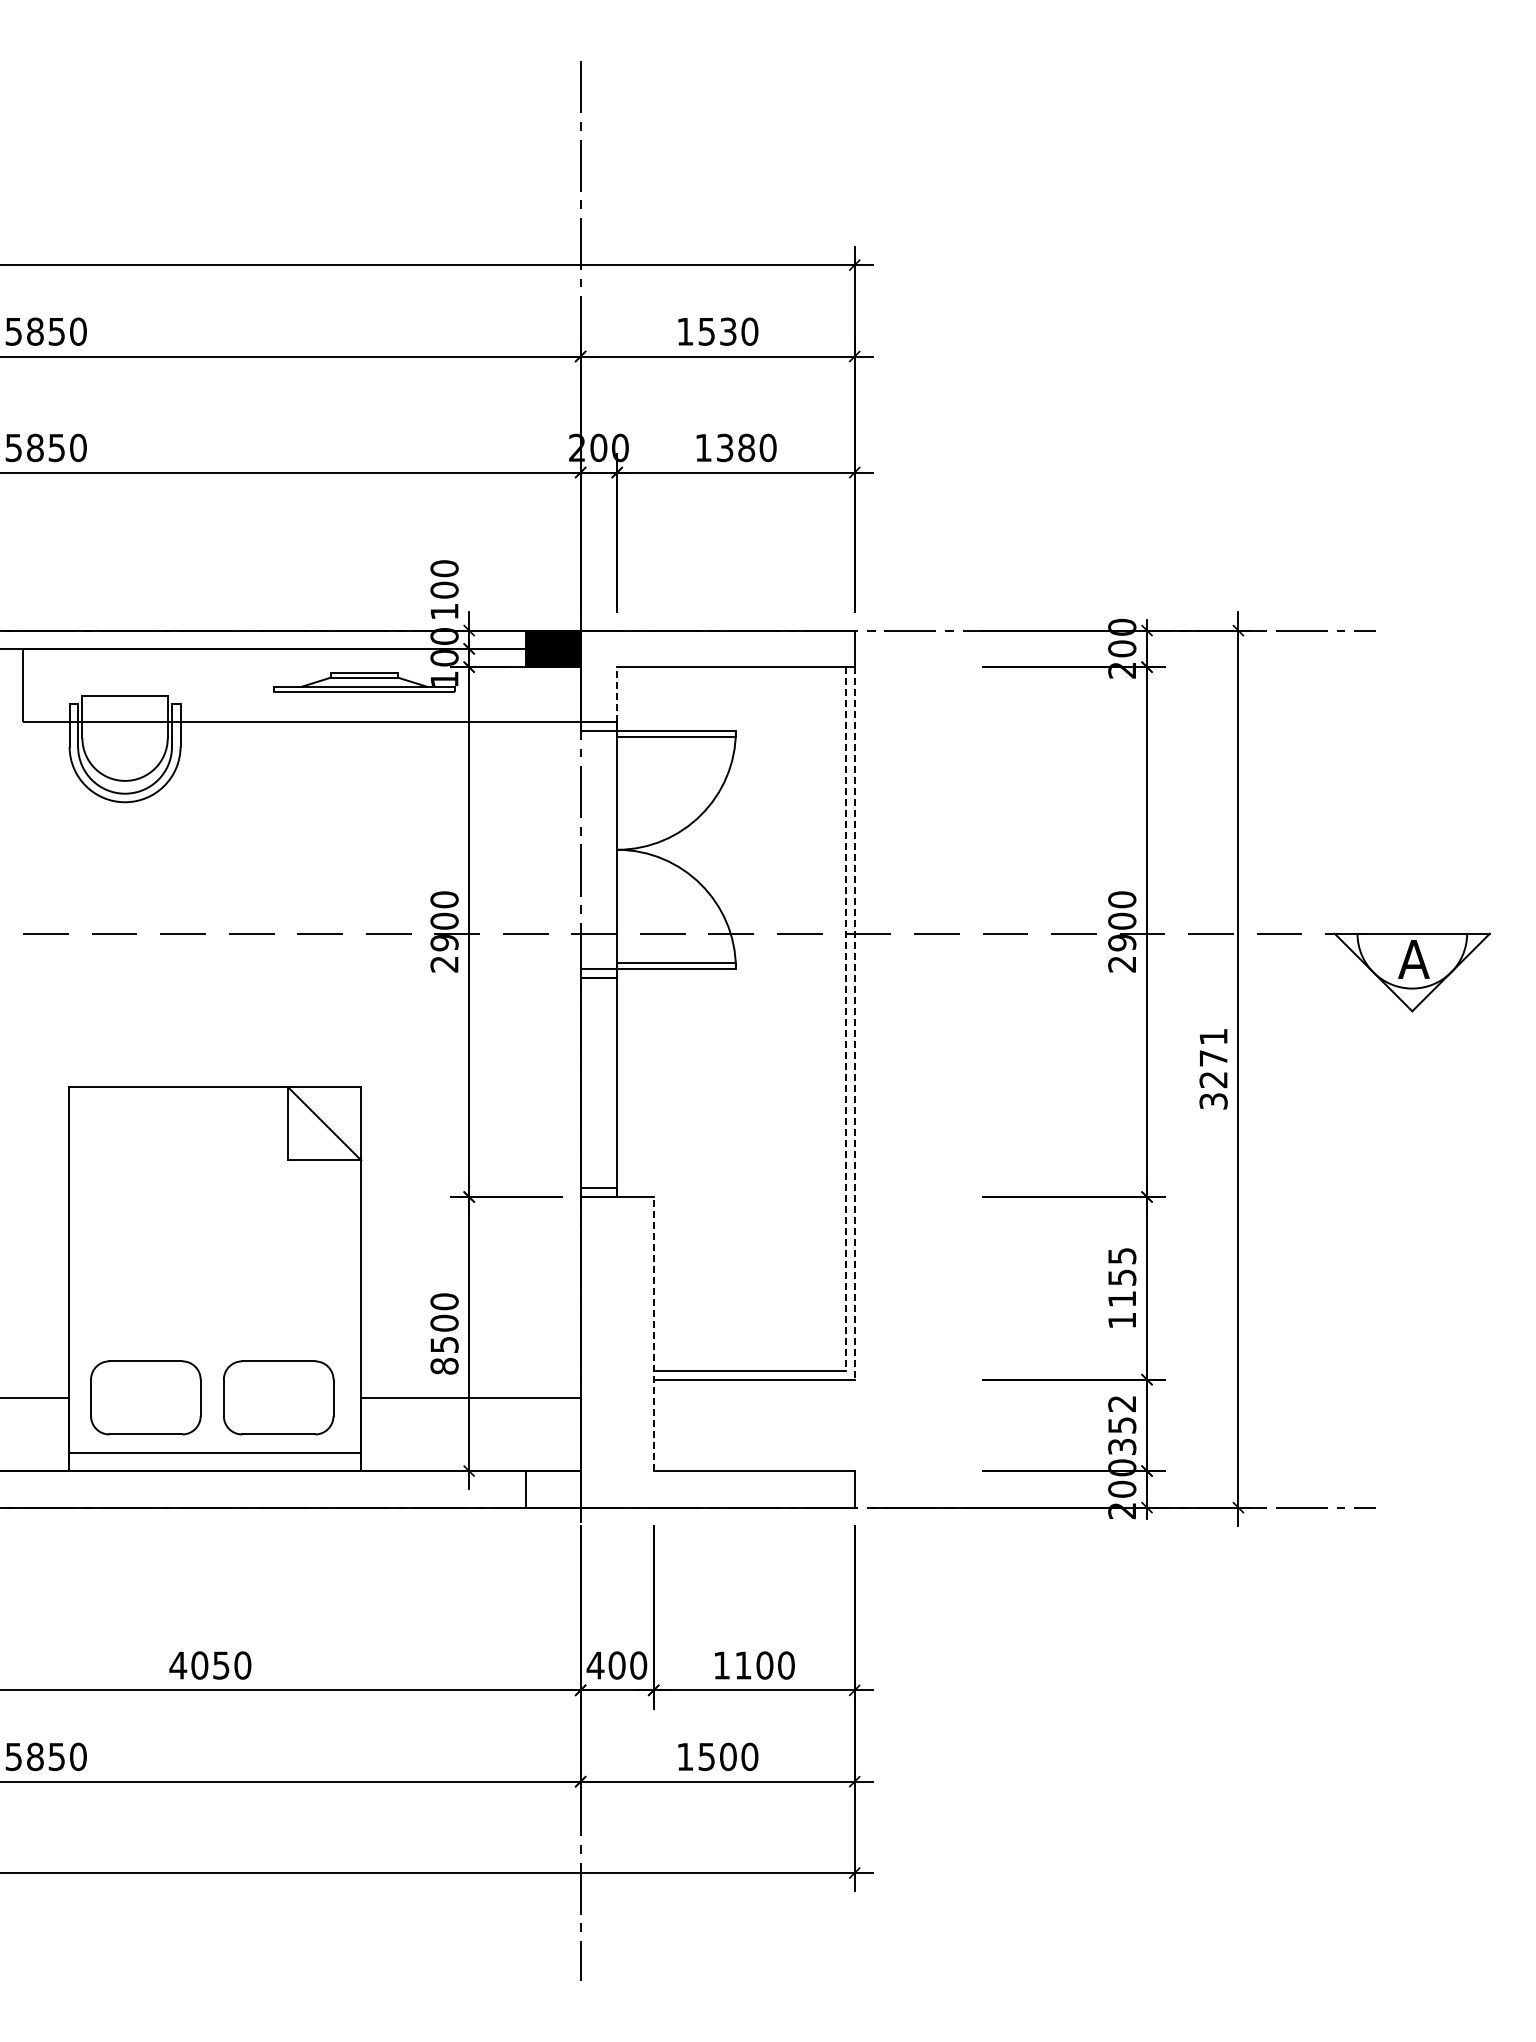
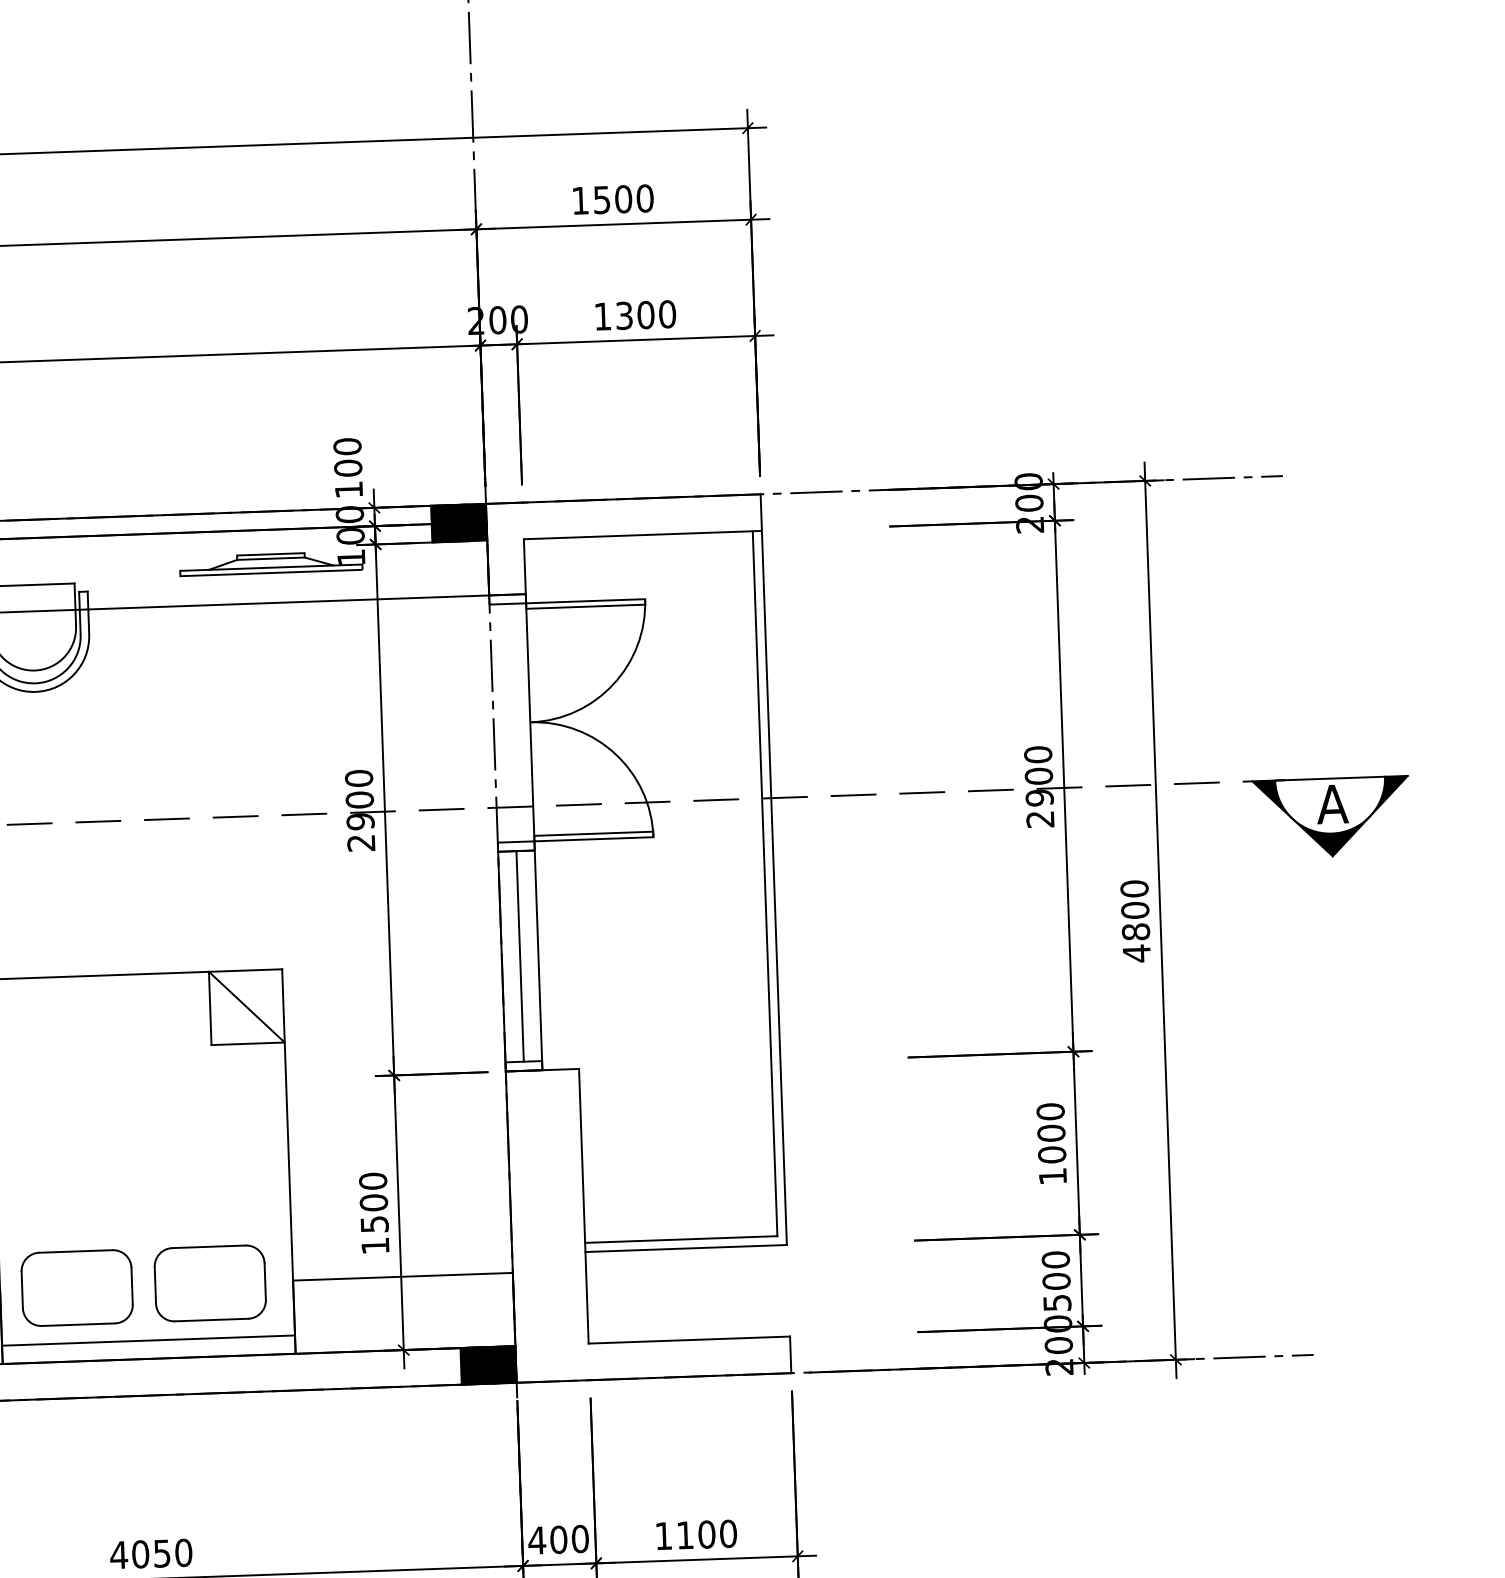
text: (728, 331) -> (623, 199), 1530 -> 1500
text: (746, 447) -> (645, 314), 1380 -> 1300
line: (617, 694) -> (525, 566), dashed -> solid
fill: (1411, 972) -> (1330, 817), added
line: (845, 1018) -> (765, 883), dashed -> solid
line: (854, 1023) -> (774, 888), dashed -> solid
text: (1213, 1069) -> (1135, 921), 3271 -> 4800
line: (598, 1082) -> (519, 956), added
text: (1122, 1277) -> (1051, 1133), 1155 -> 1000
line: (653, 1333) -> (583, 1205), dashed -> solid
text: (444, 1365) -> (375, 1245), 8500 -> 1500
text: (1122, 1424) -> (1056, 1280), 352 -> 500
fill: (552, 1489) -> (487, 1365), added

